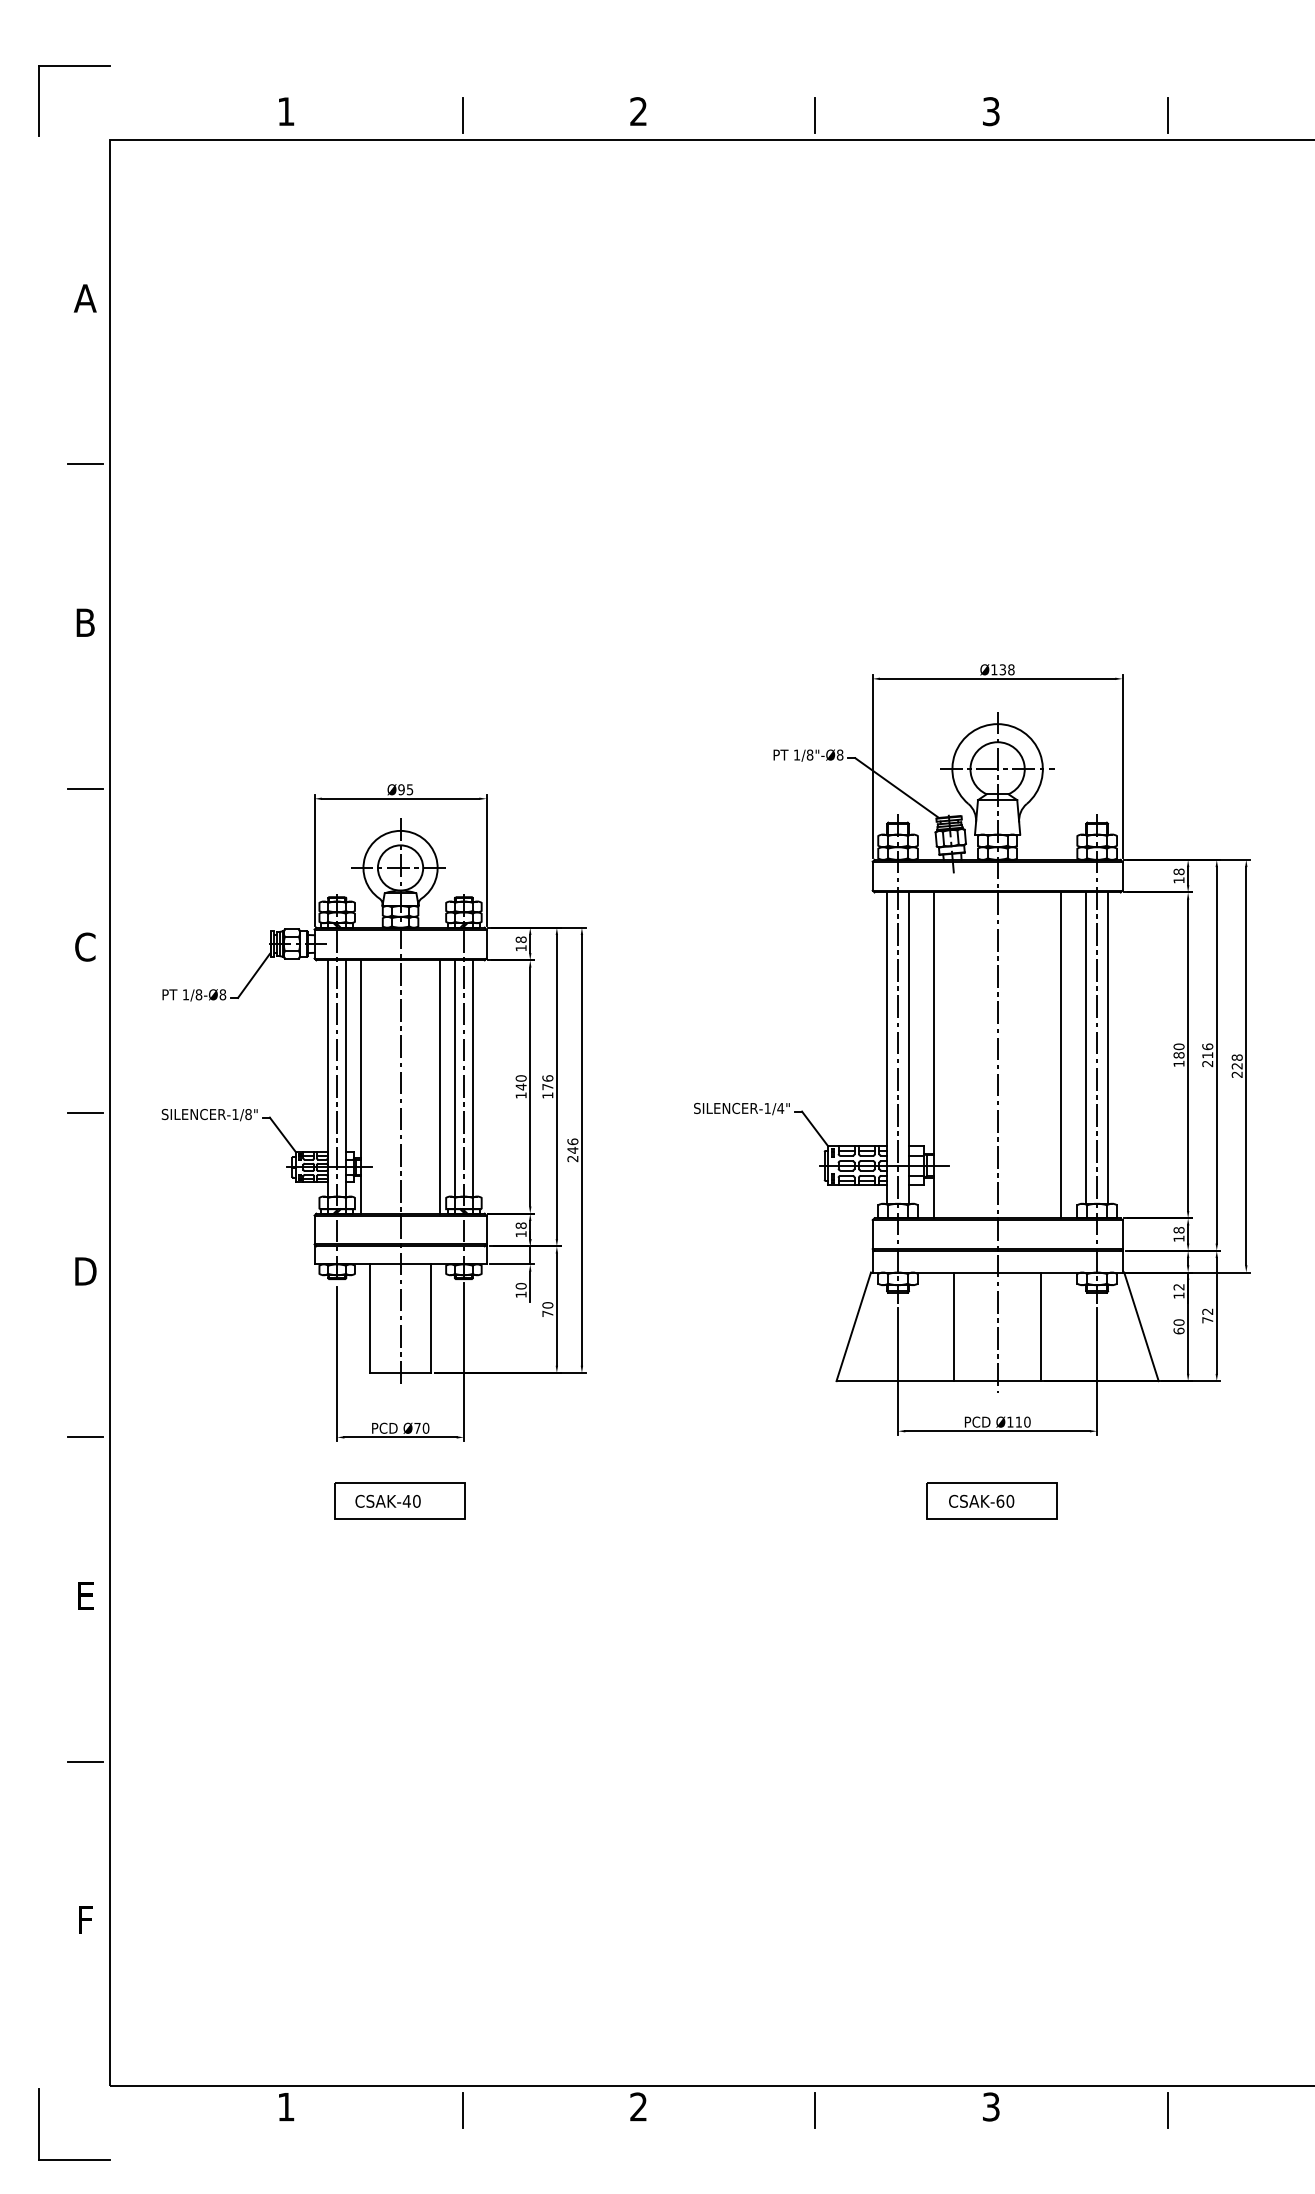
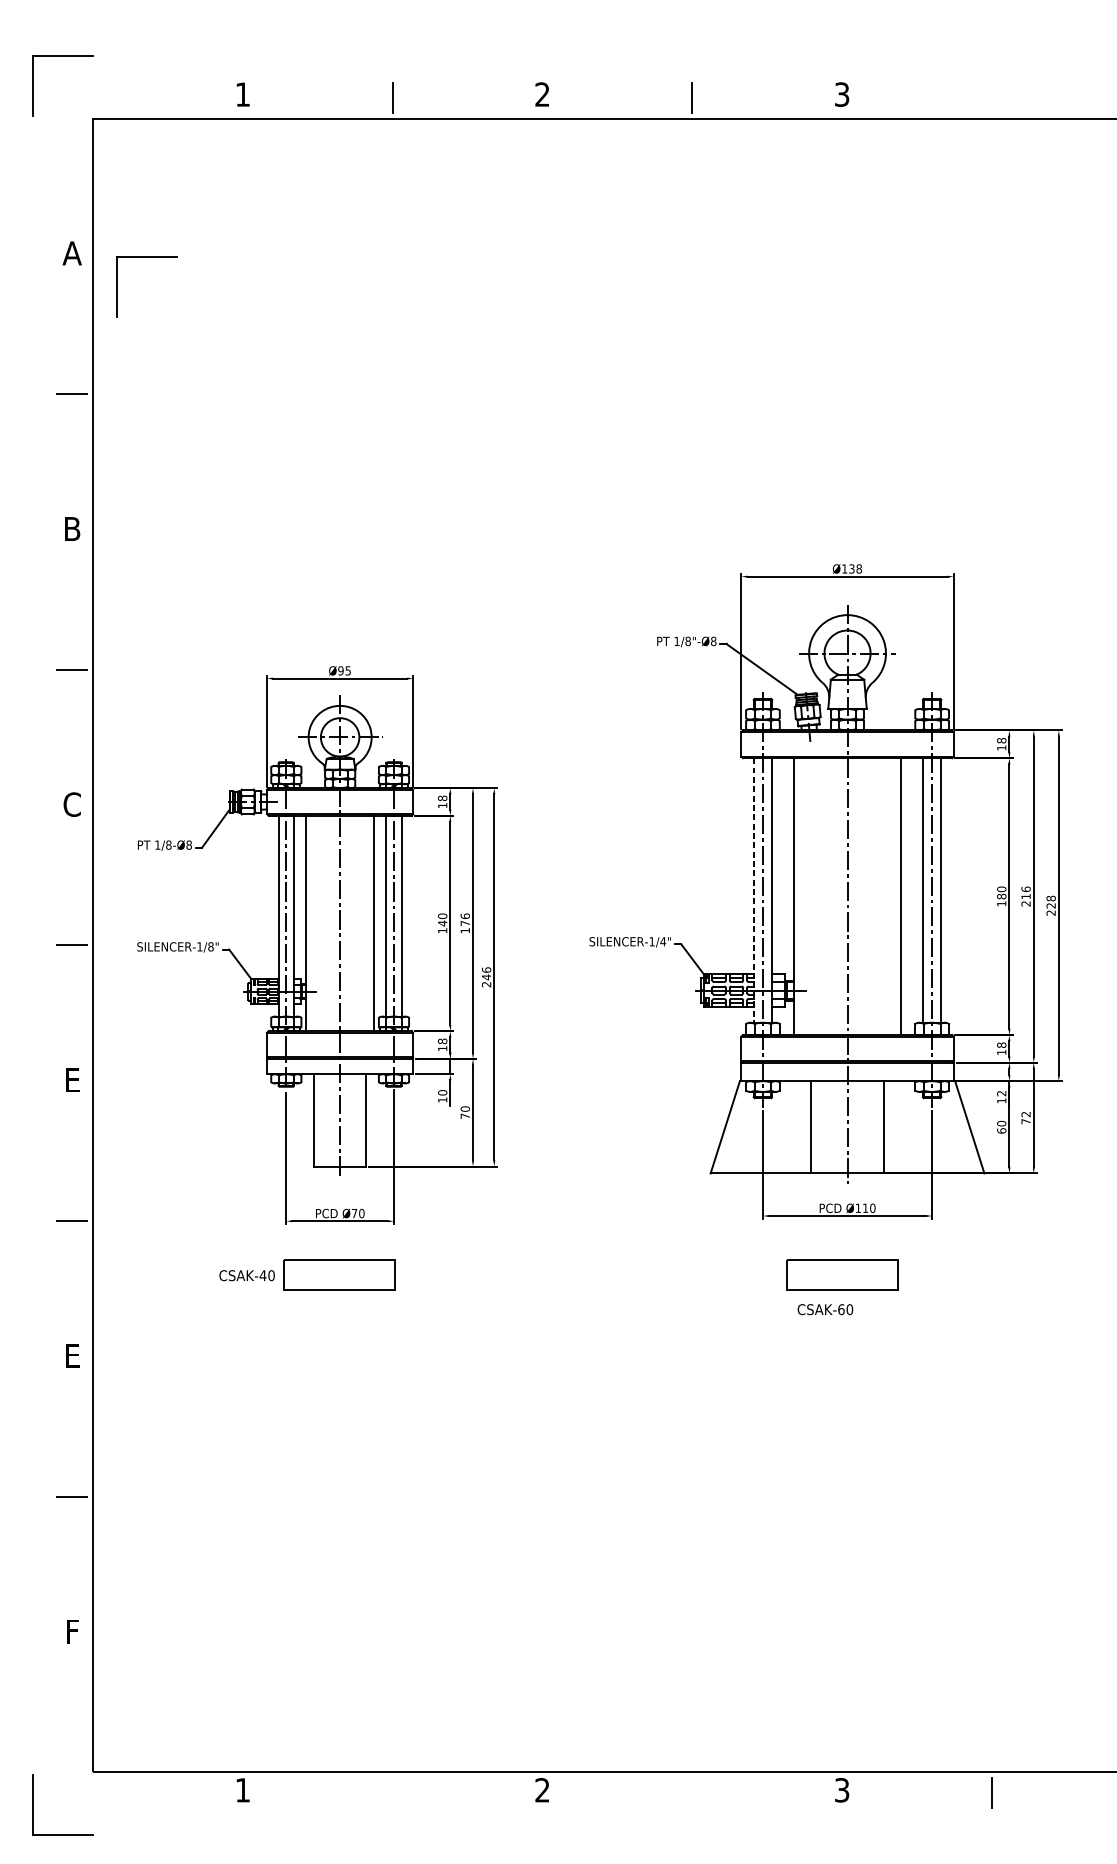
line: (1167, 114) -> (991, 97), removed
part: (172, 303) -> (146, 257), added
line: (887, 1048) -> (753, 890), solid -> dashed
text: (85, 1271) -> (72, 1080), D -> E
text: (387, 1500) -> (246, 1274), moved
text: (981, 1500) -> (825, 1308), moved
line: (462, 2110) -> (392, 1793), removed
line: (815, 2110) -> (692, 1793), removed

